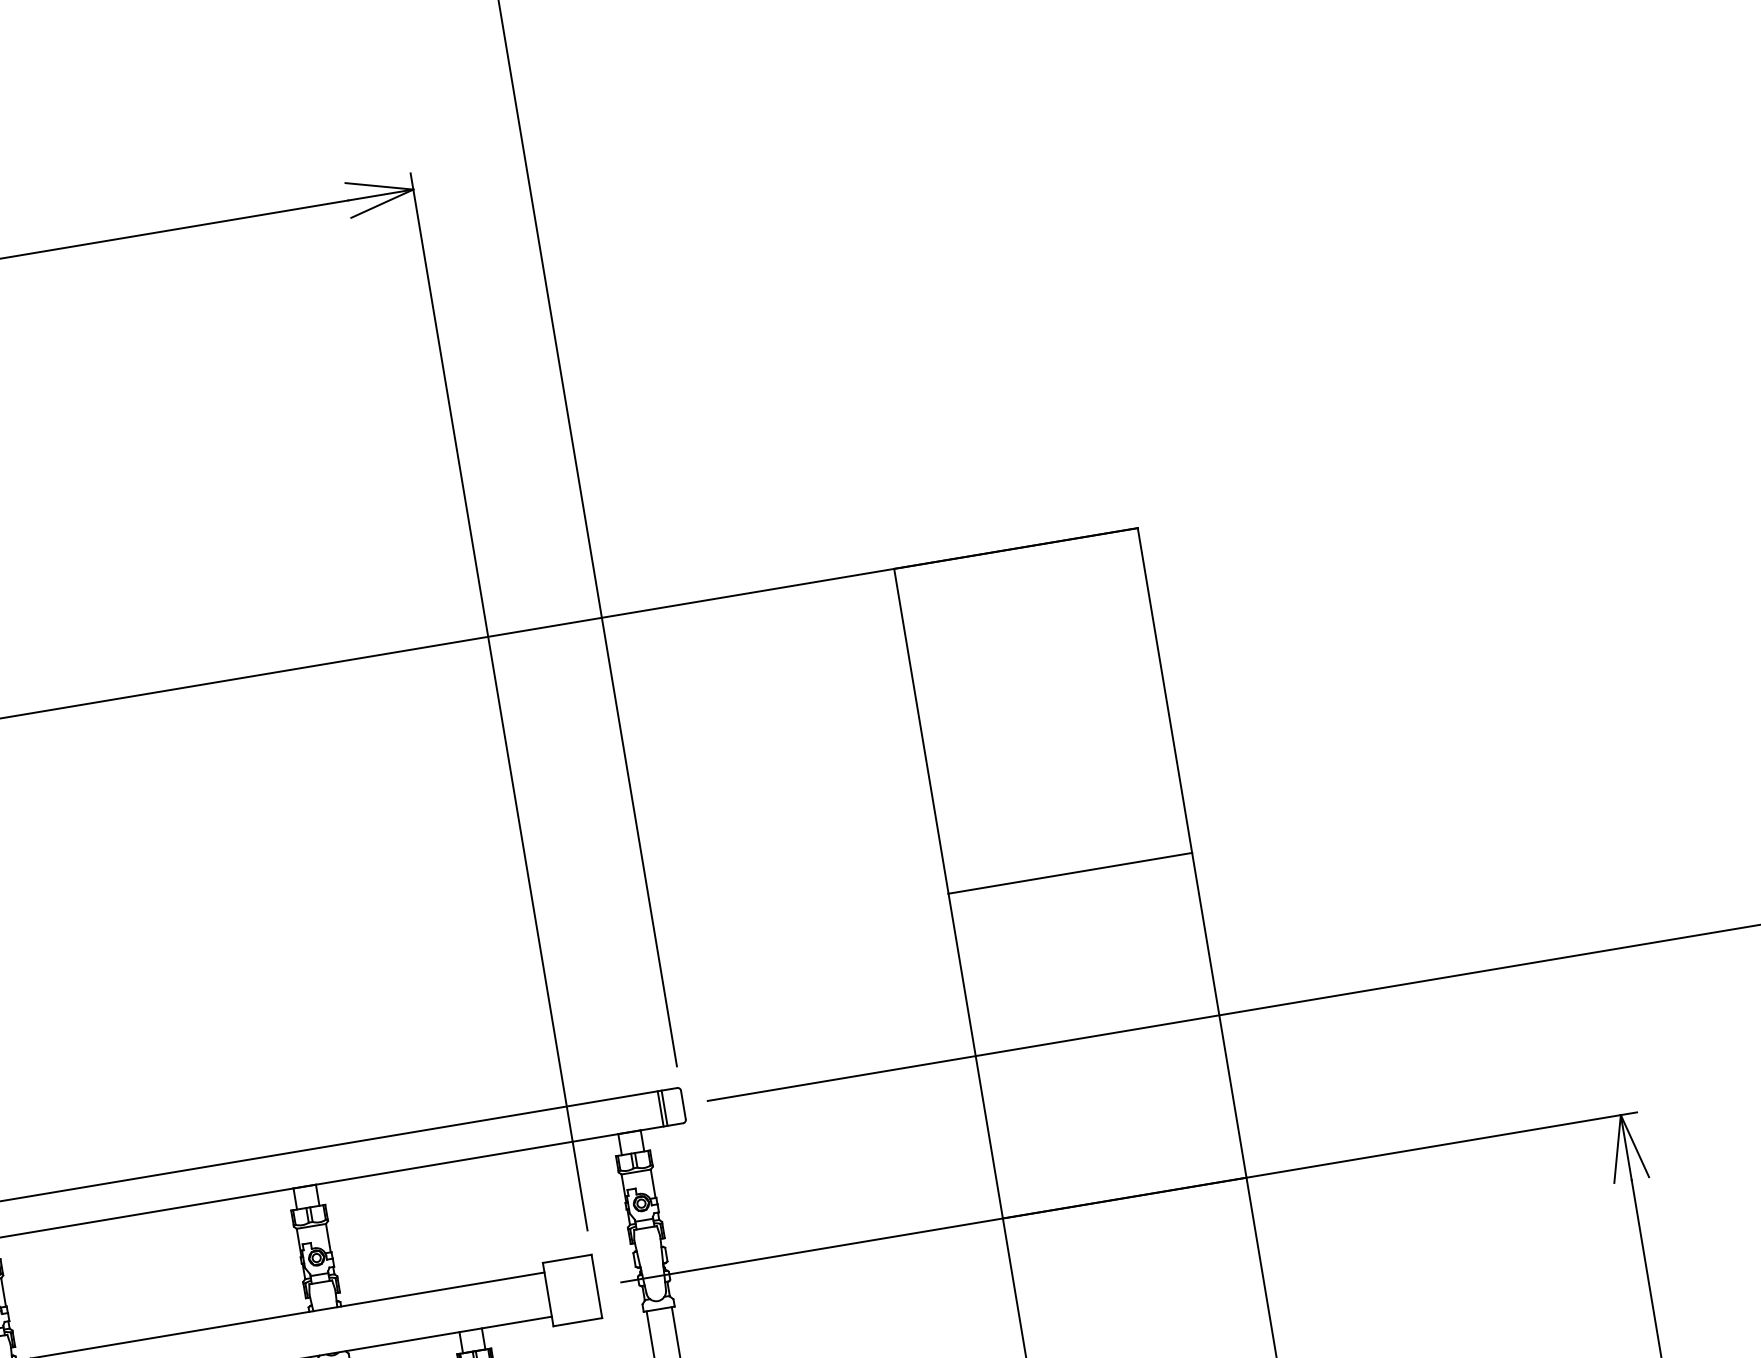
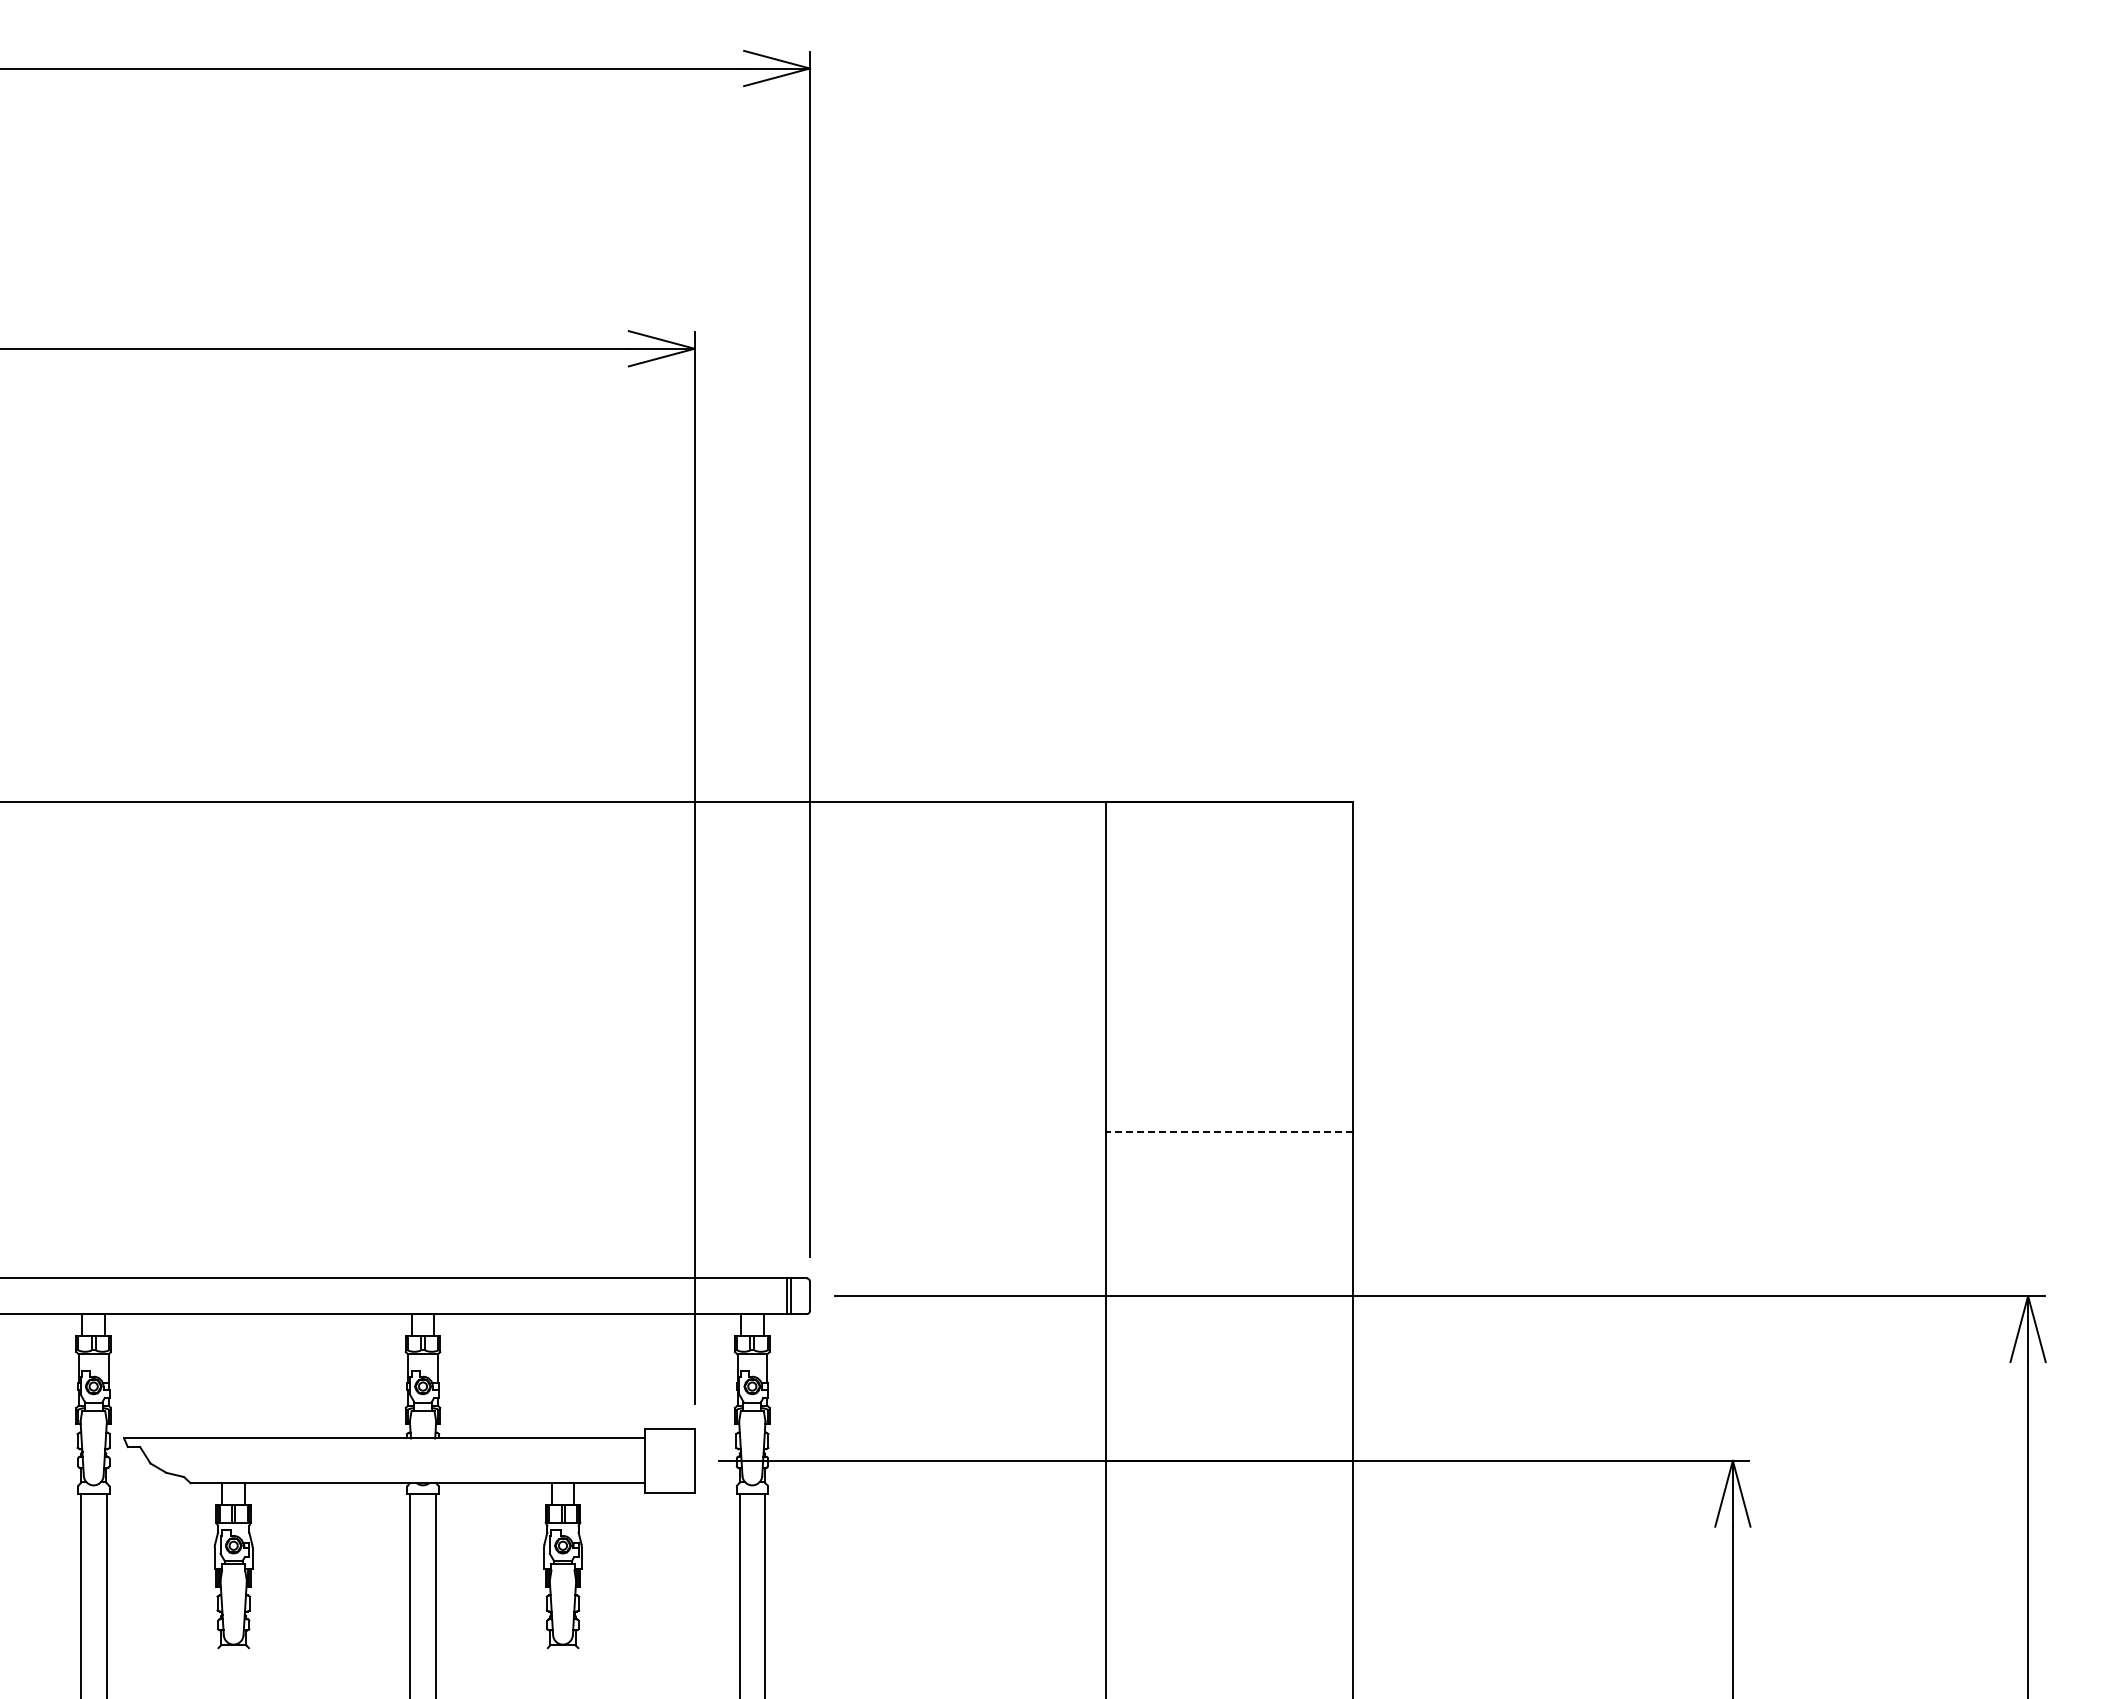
line: (1070, 873) -> (1229, 1131), solid -> dashed

